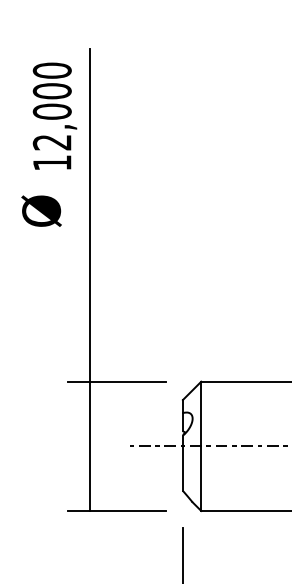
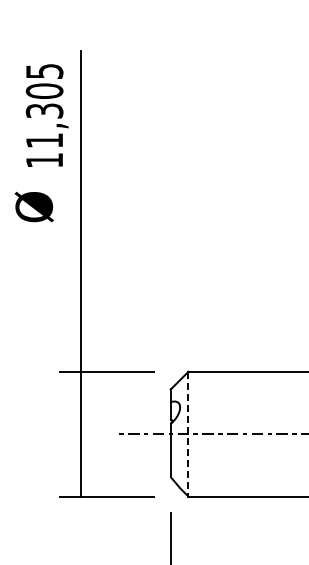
text: (52, 106) -> (44, 105), 12,000 -> 11,305
line: (201, 446) -> (188, 434), solid -> dashed

